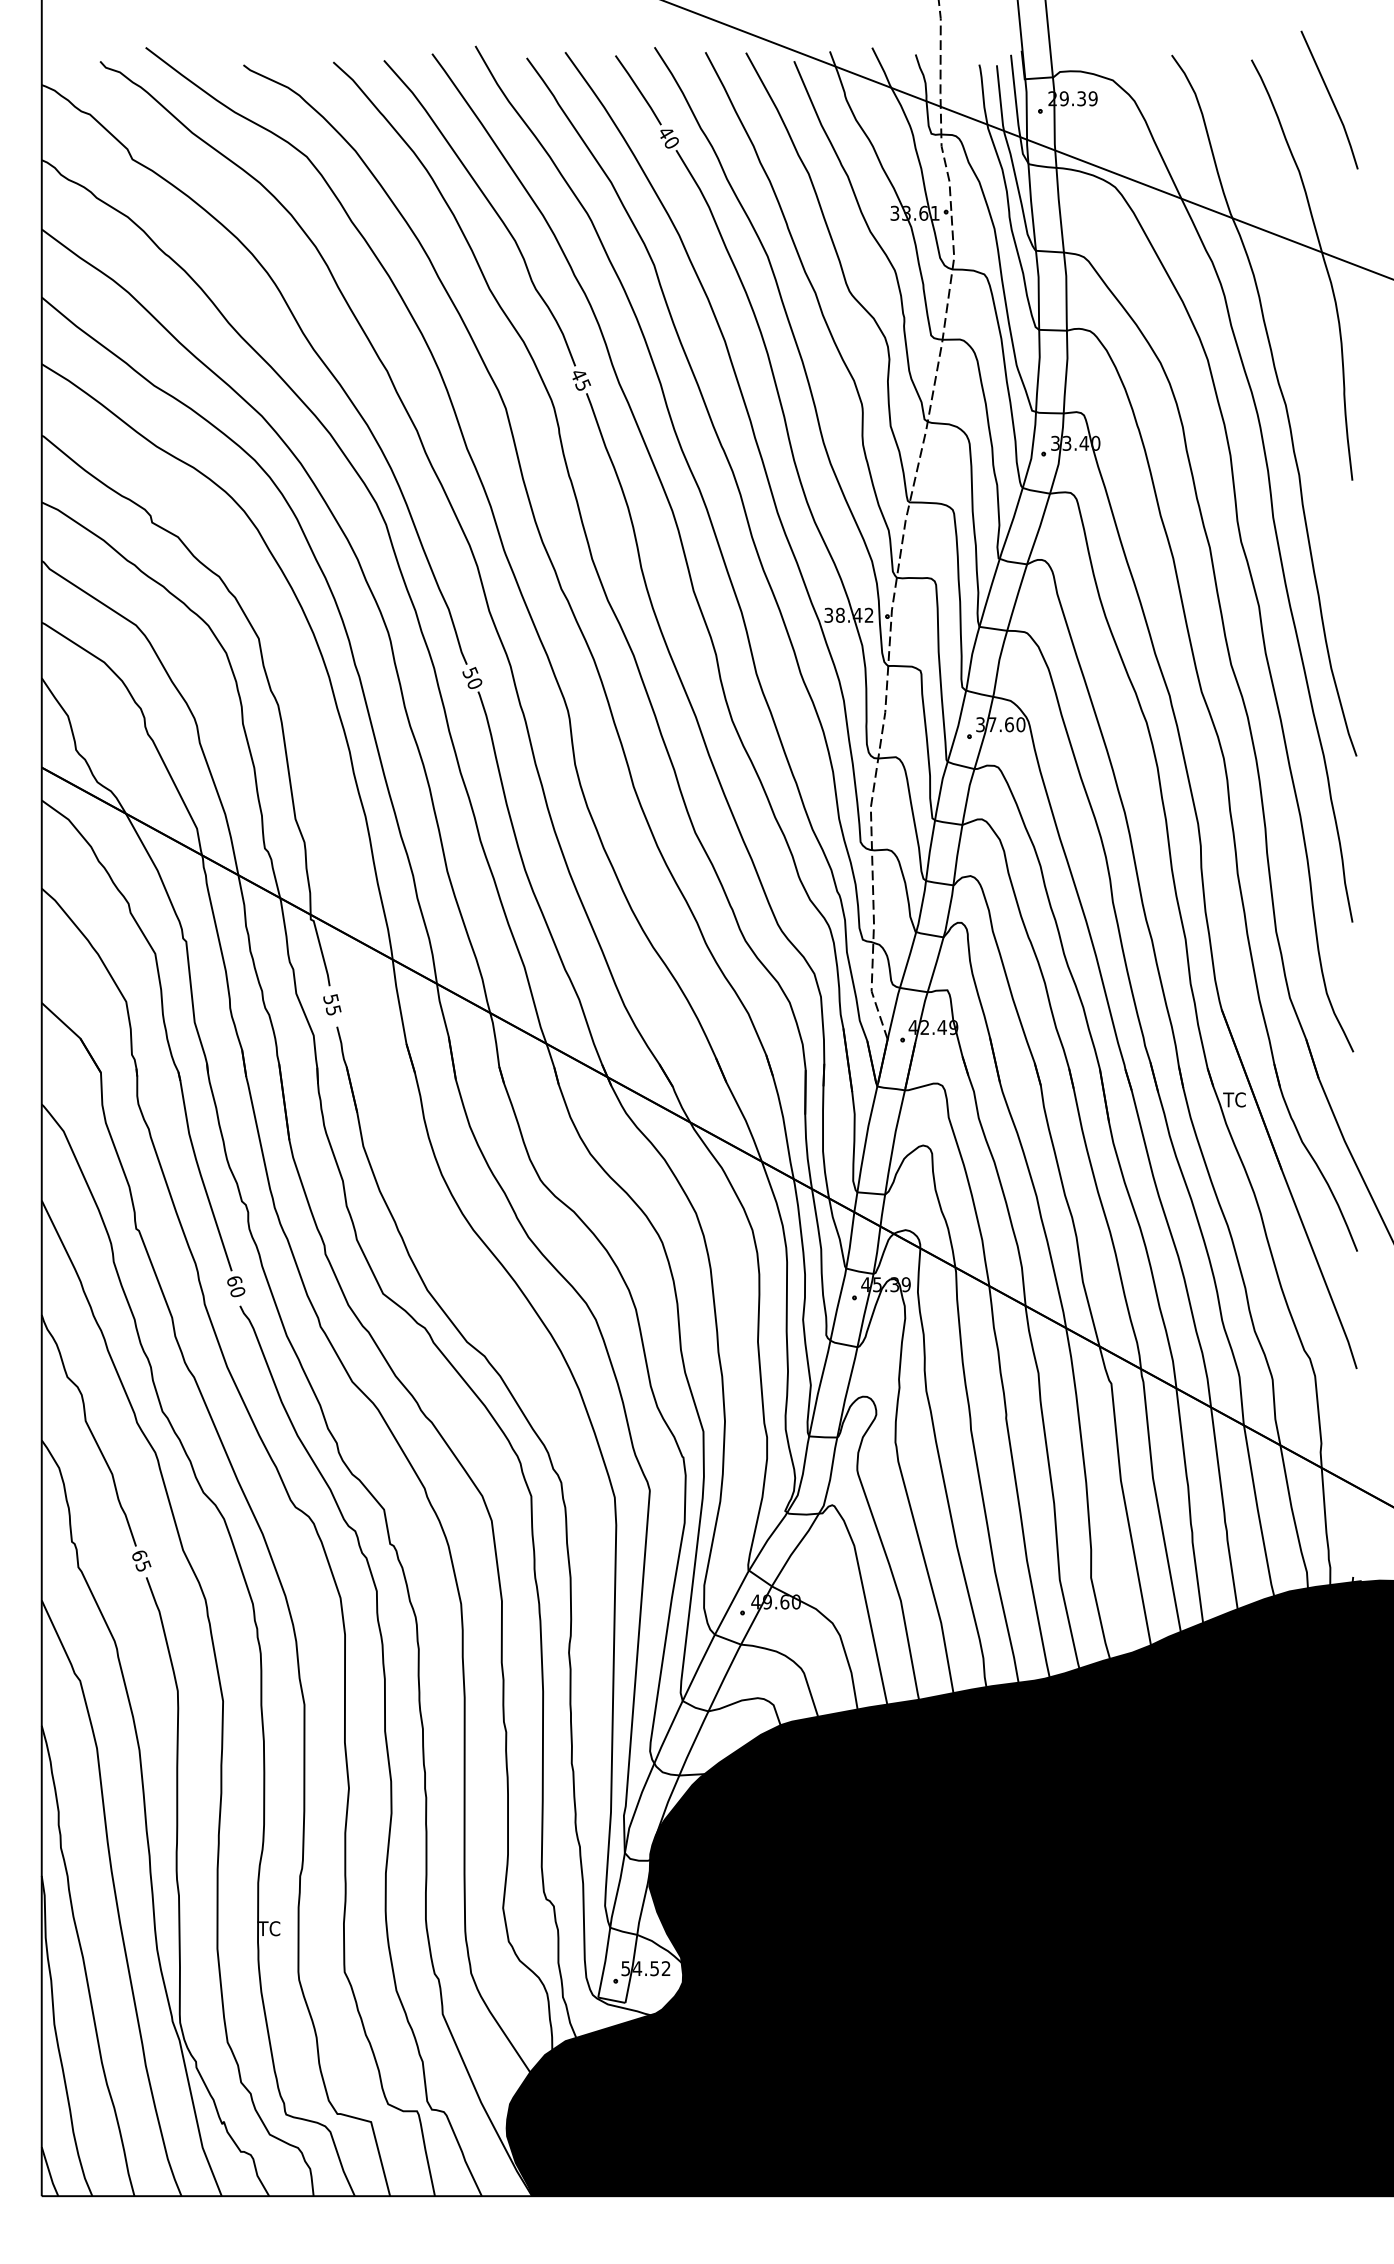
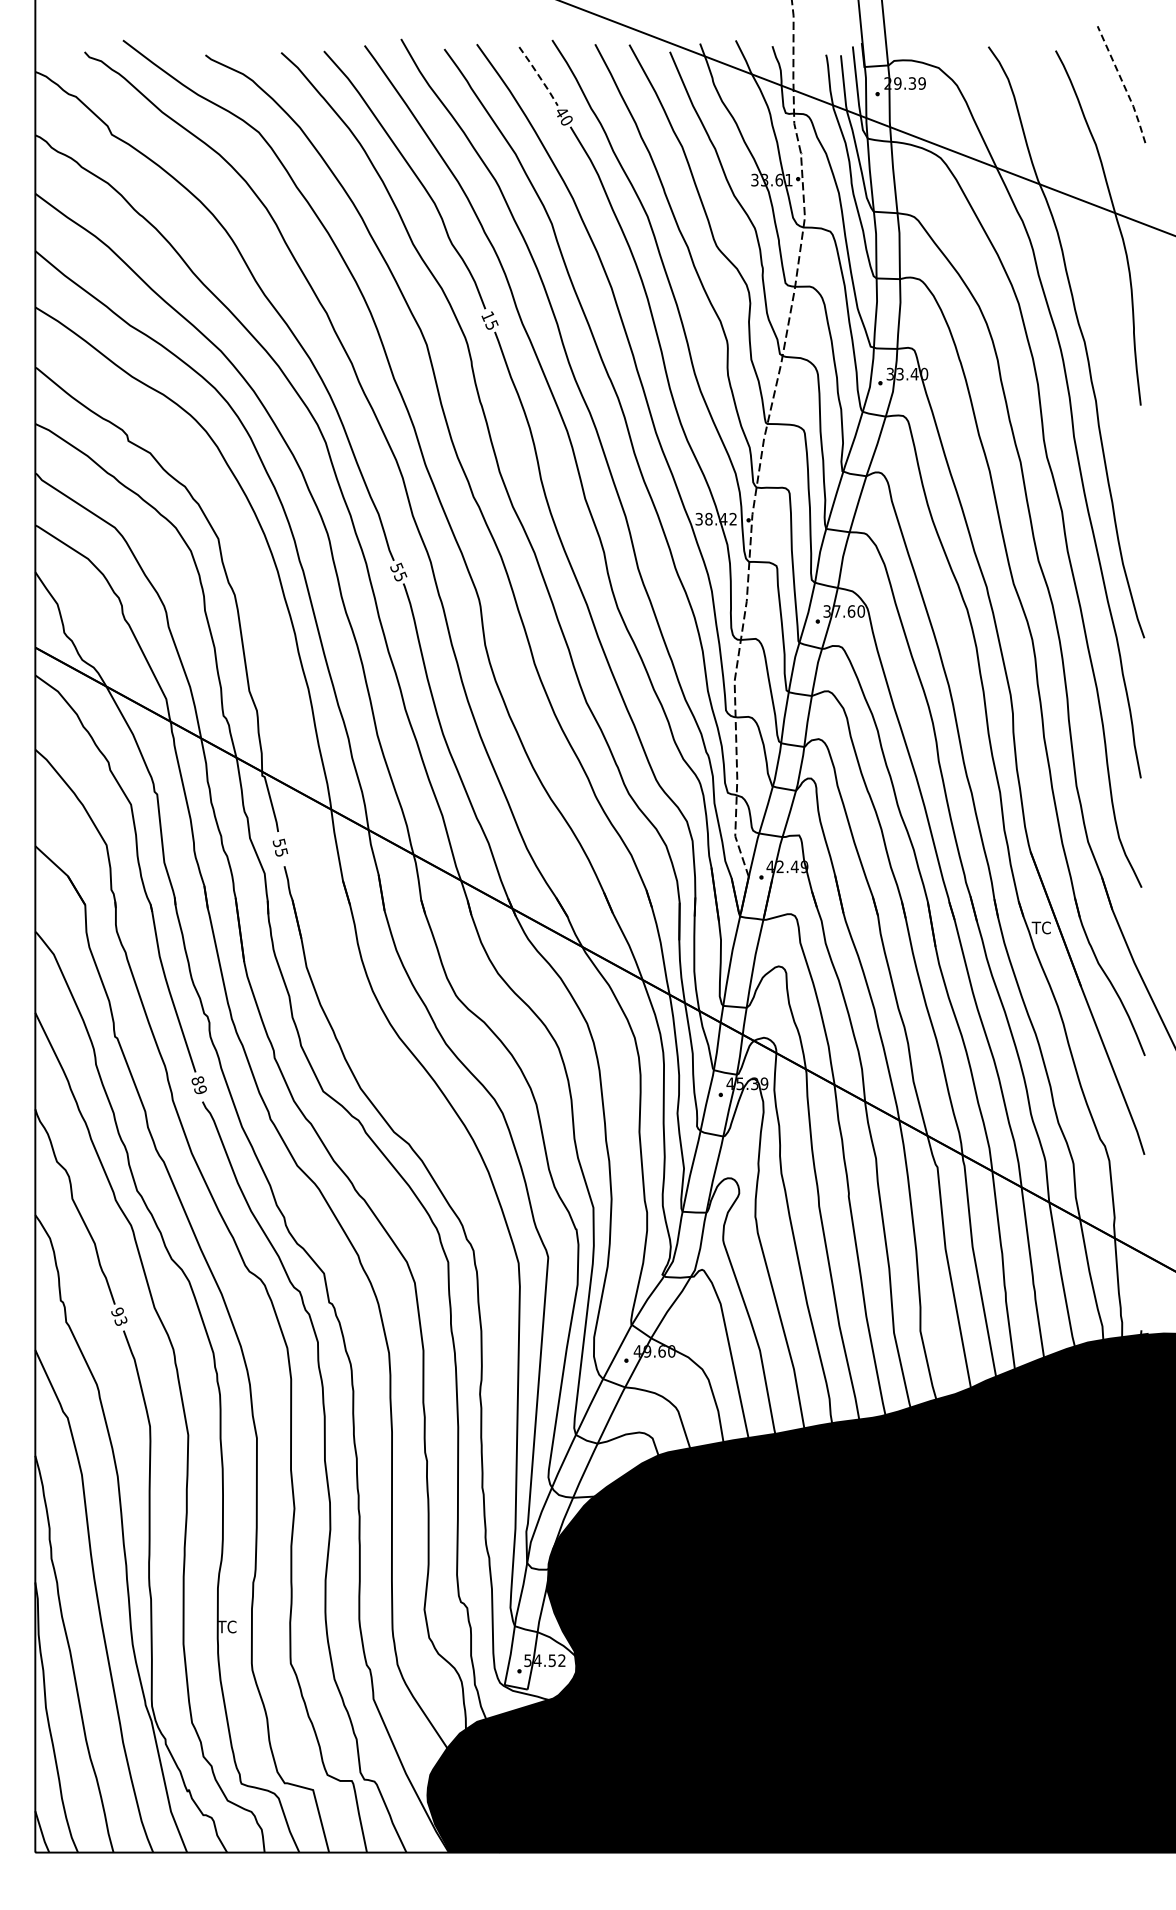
line: (638, 89) -> (538, 75), solid -> dashed
line: (1333, 101) -> (1124, 85), solid -> dashed
text: (577, 374) -> (487, 316), 45 -> 15
text: (474, 682) -> (400, 575), 50 -> 55
text: (235, 1286) -> (198, 1085), 60 -> 89
text: (141, 1560) -> (119, 1316), 65 -> 93

